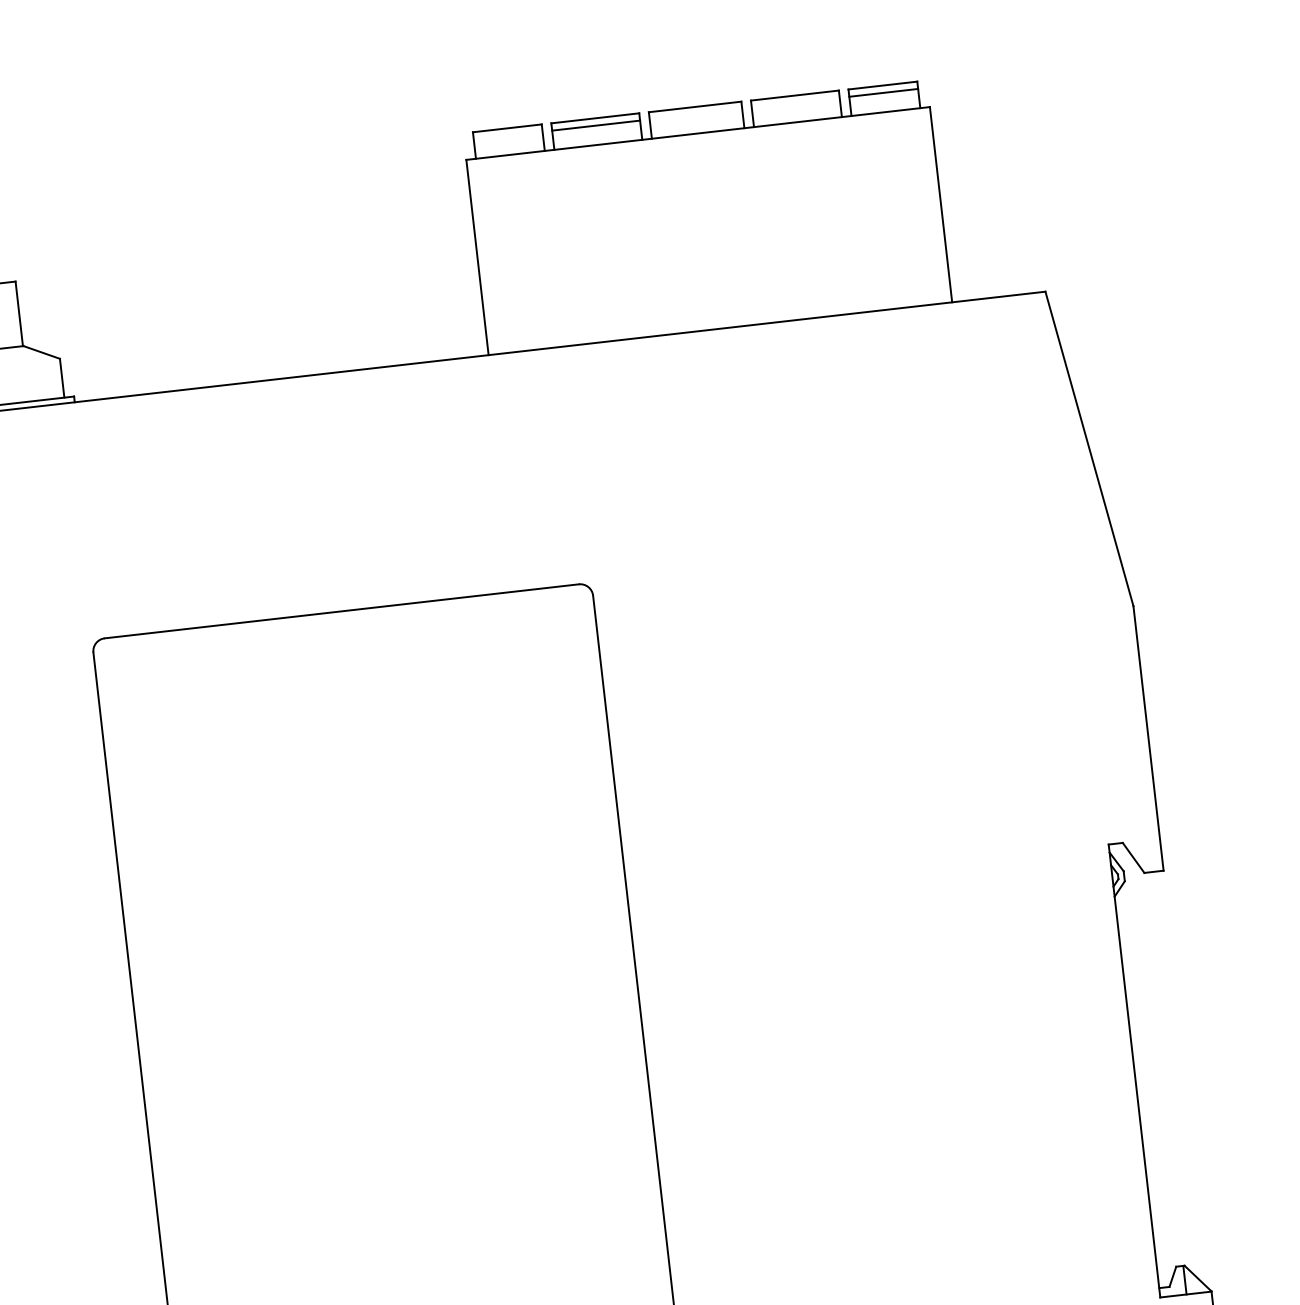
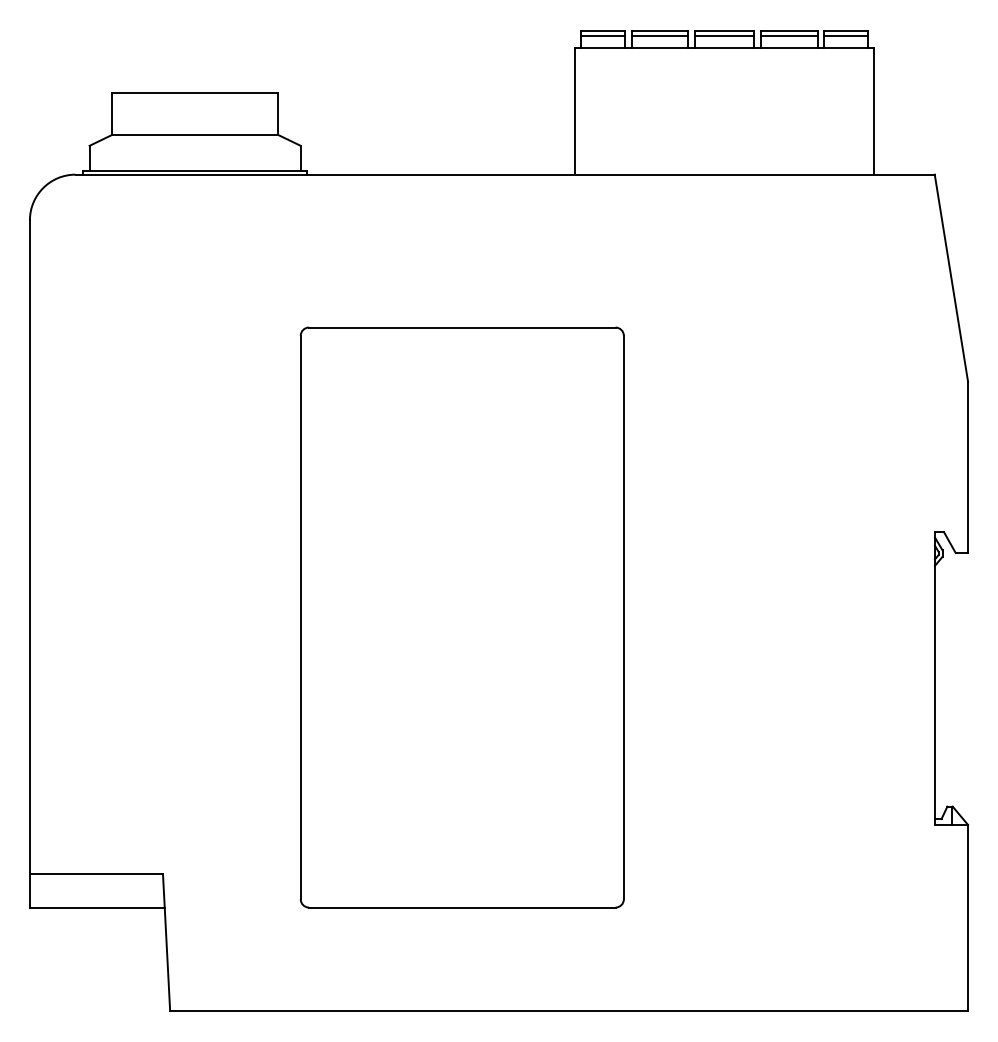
line: (794, 102) -> (788, 35), added
line: (695, 113) -> (724, 35), added
line: (507, 135) -> (602, 35), added

